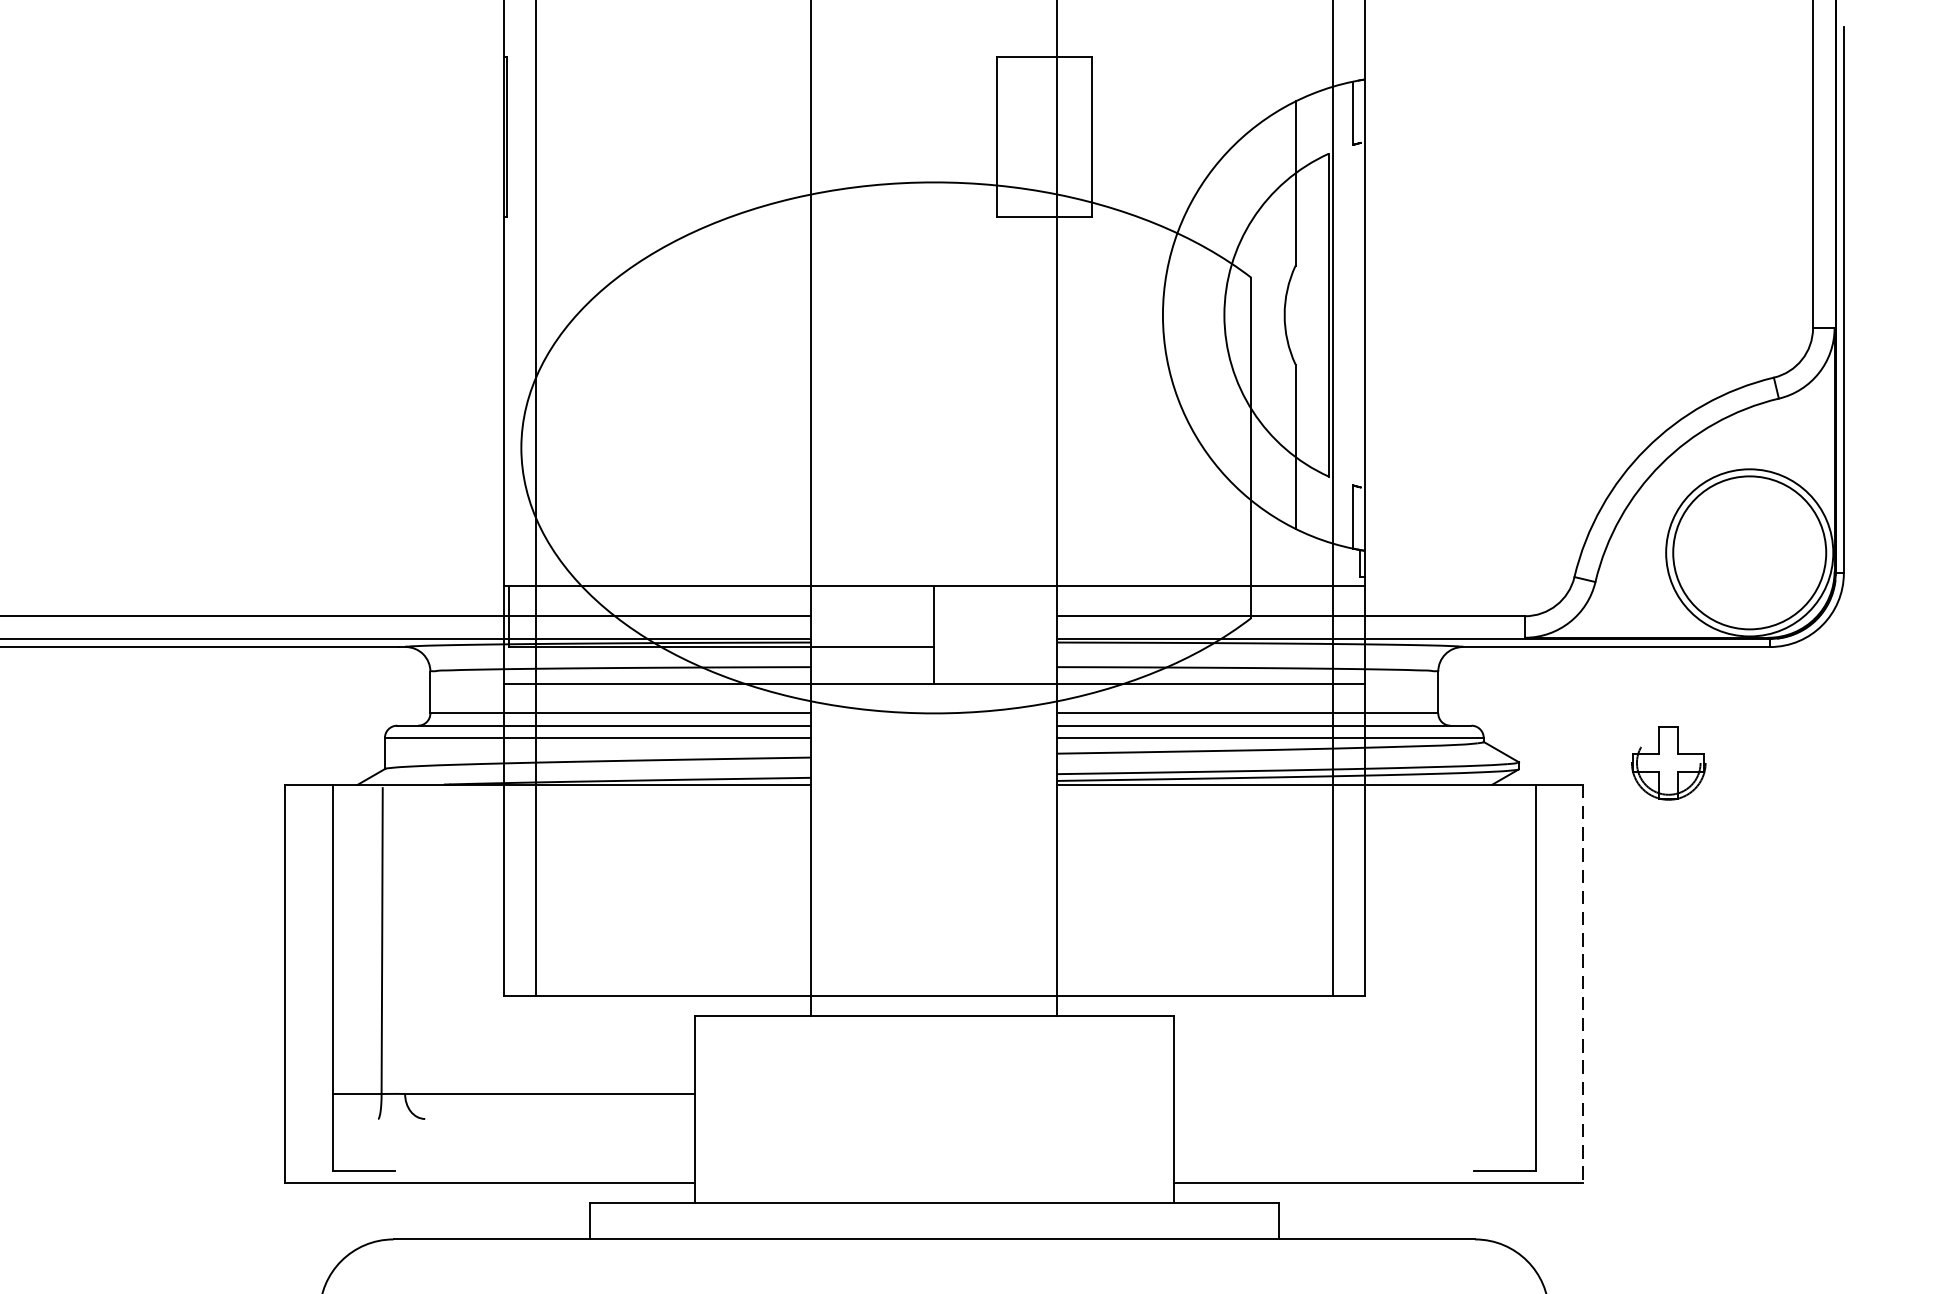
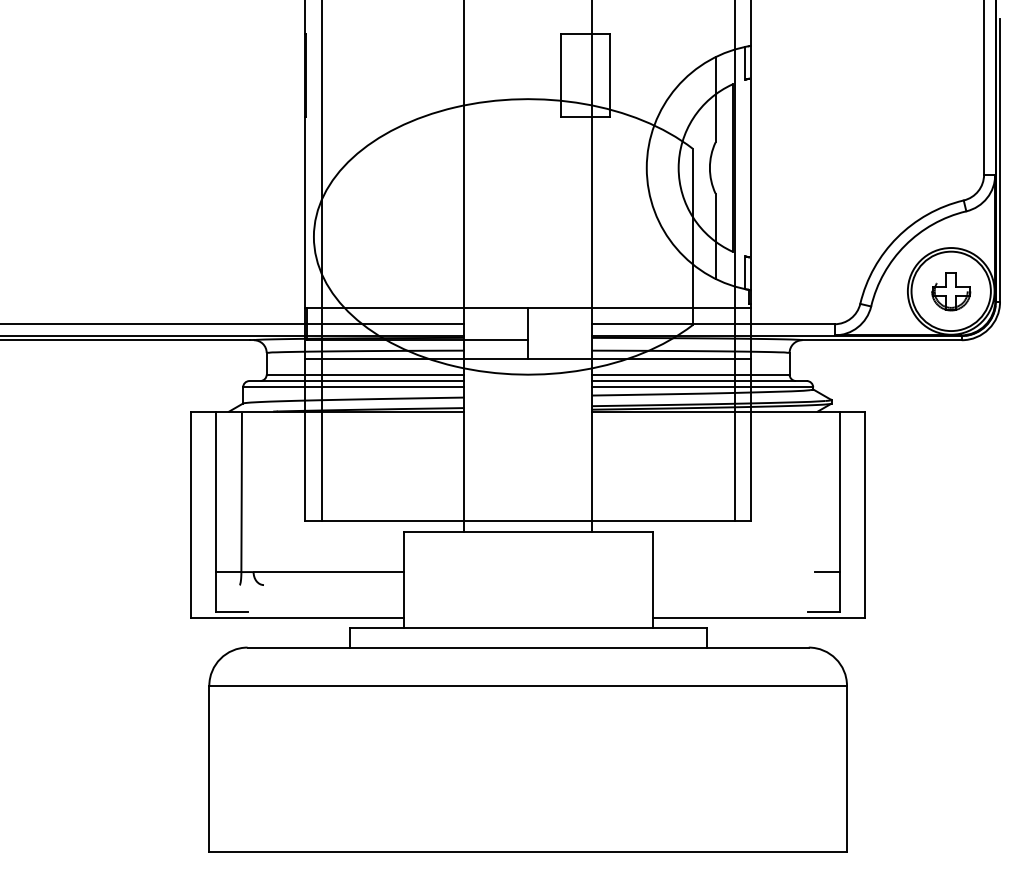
part: (1669, 763) -> (951, 291), moved
line: (1582, 984) -> (864, 515), dashed -> solid
line: (1511, 1094) -> (827, 572), added

